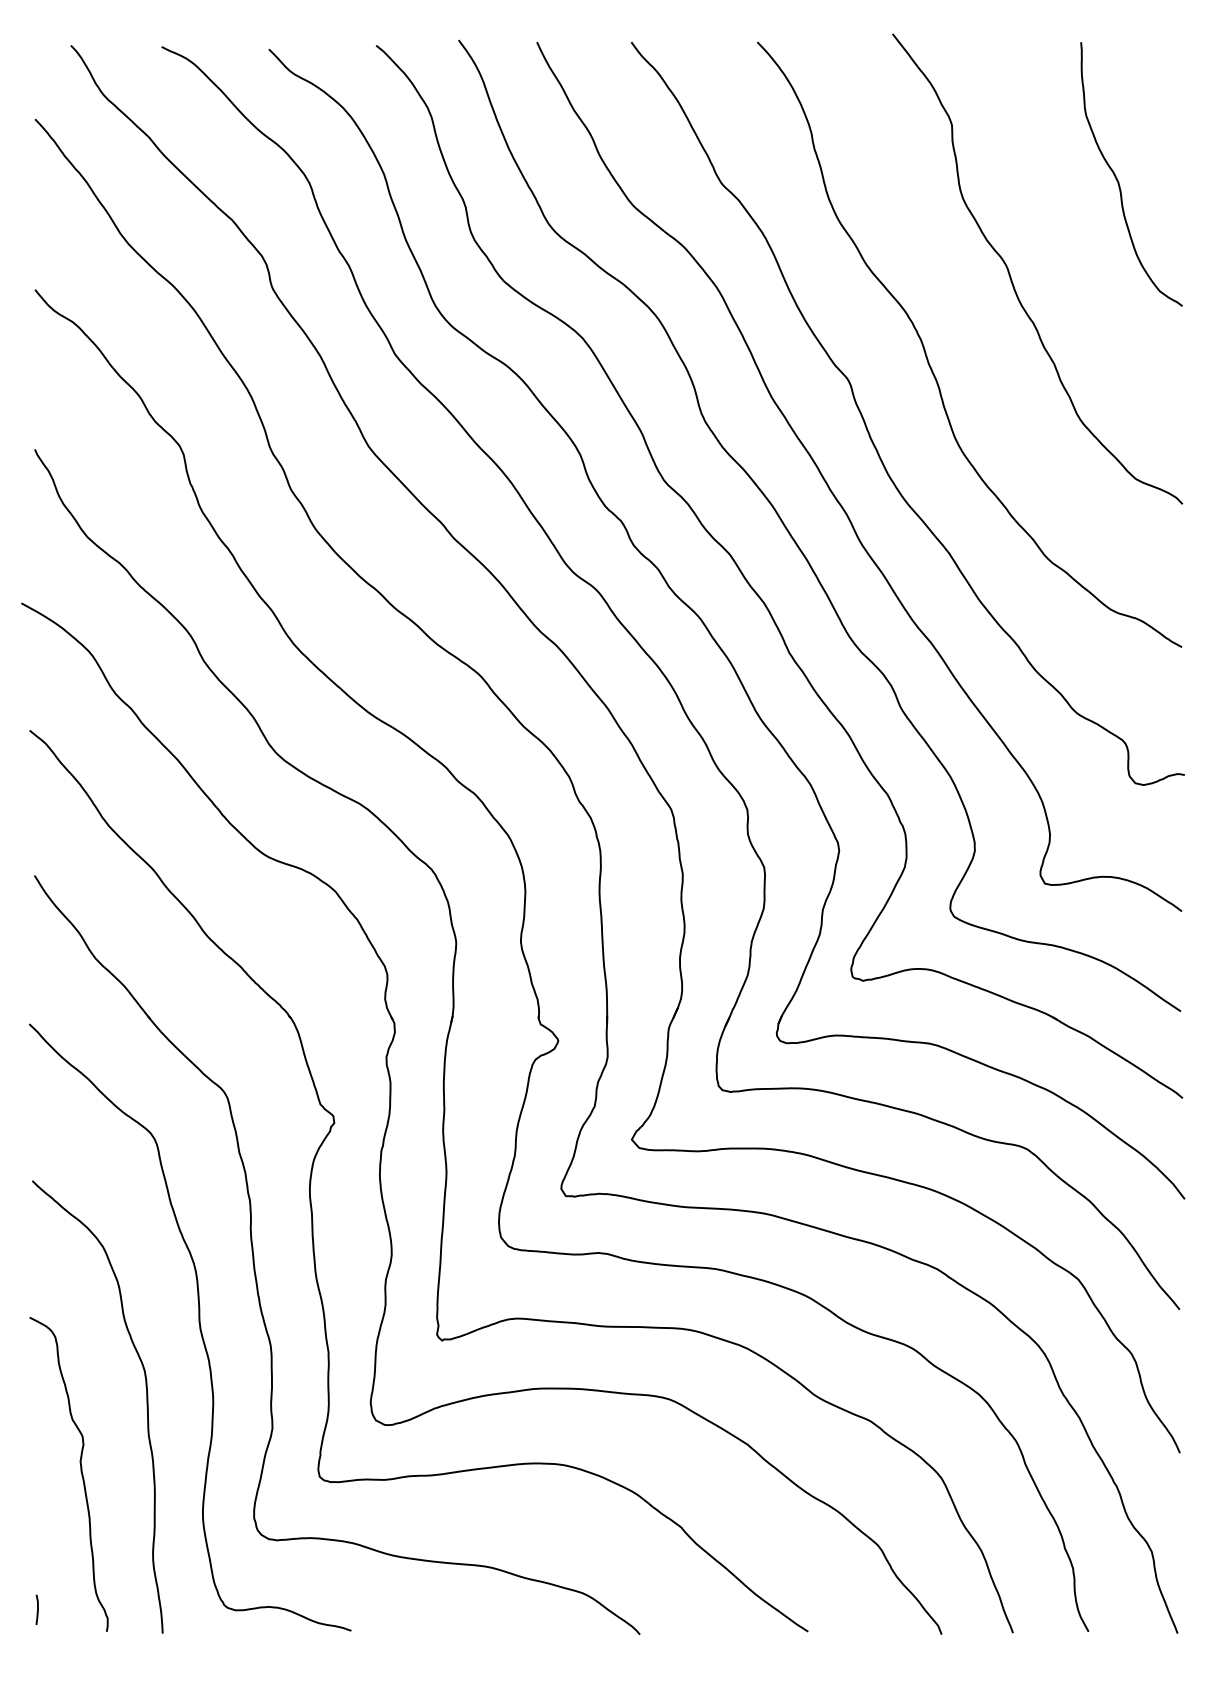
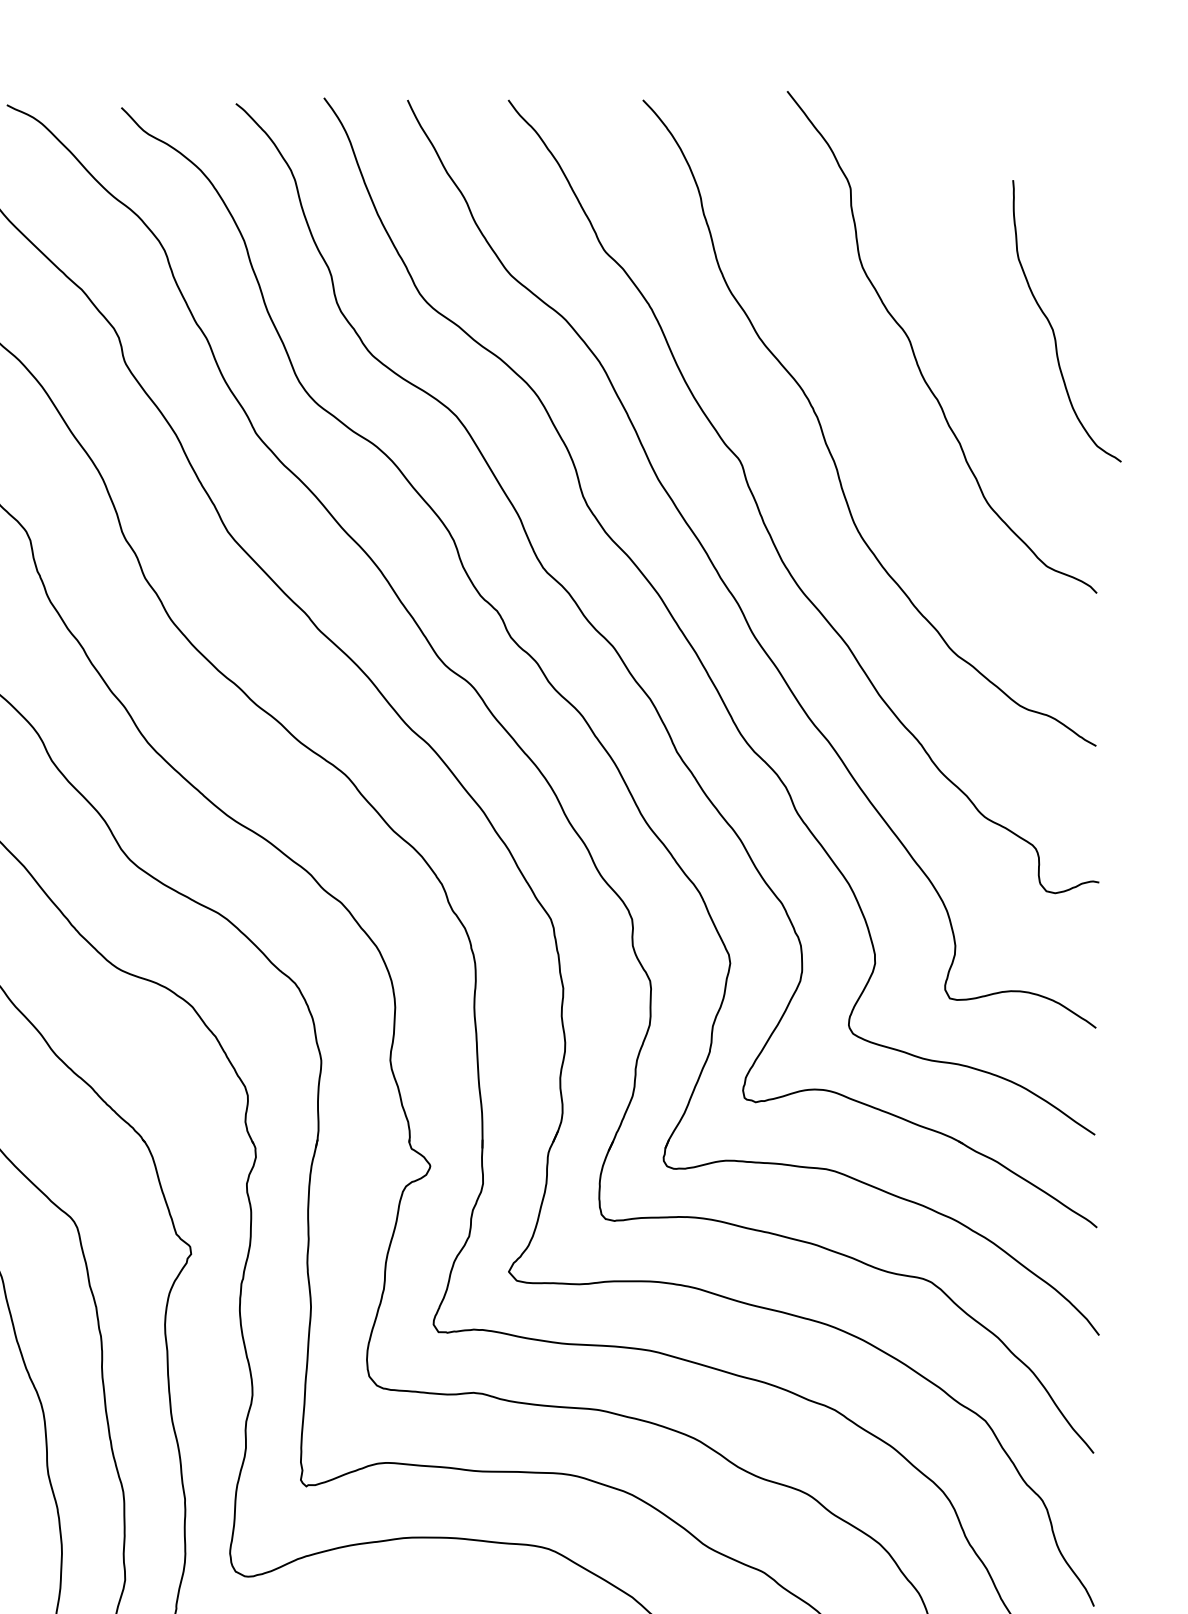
curve: (1118, 180) -> (1053, 327), moved

